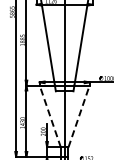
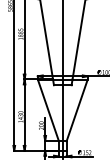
line: (50, 116) -> (48, 110), dashed -> solid
line: (79, 116) -> (77, 110), dashed -> solid

